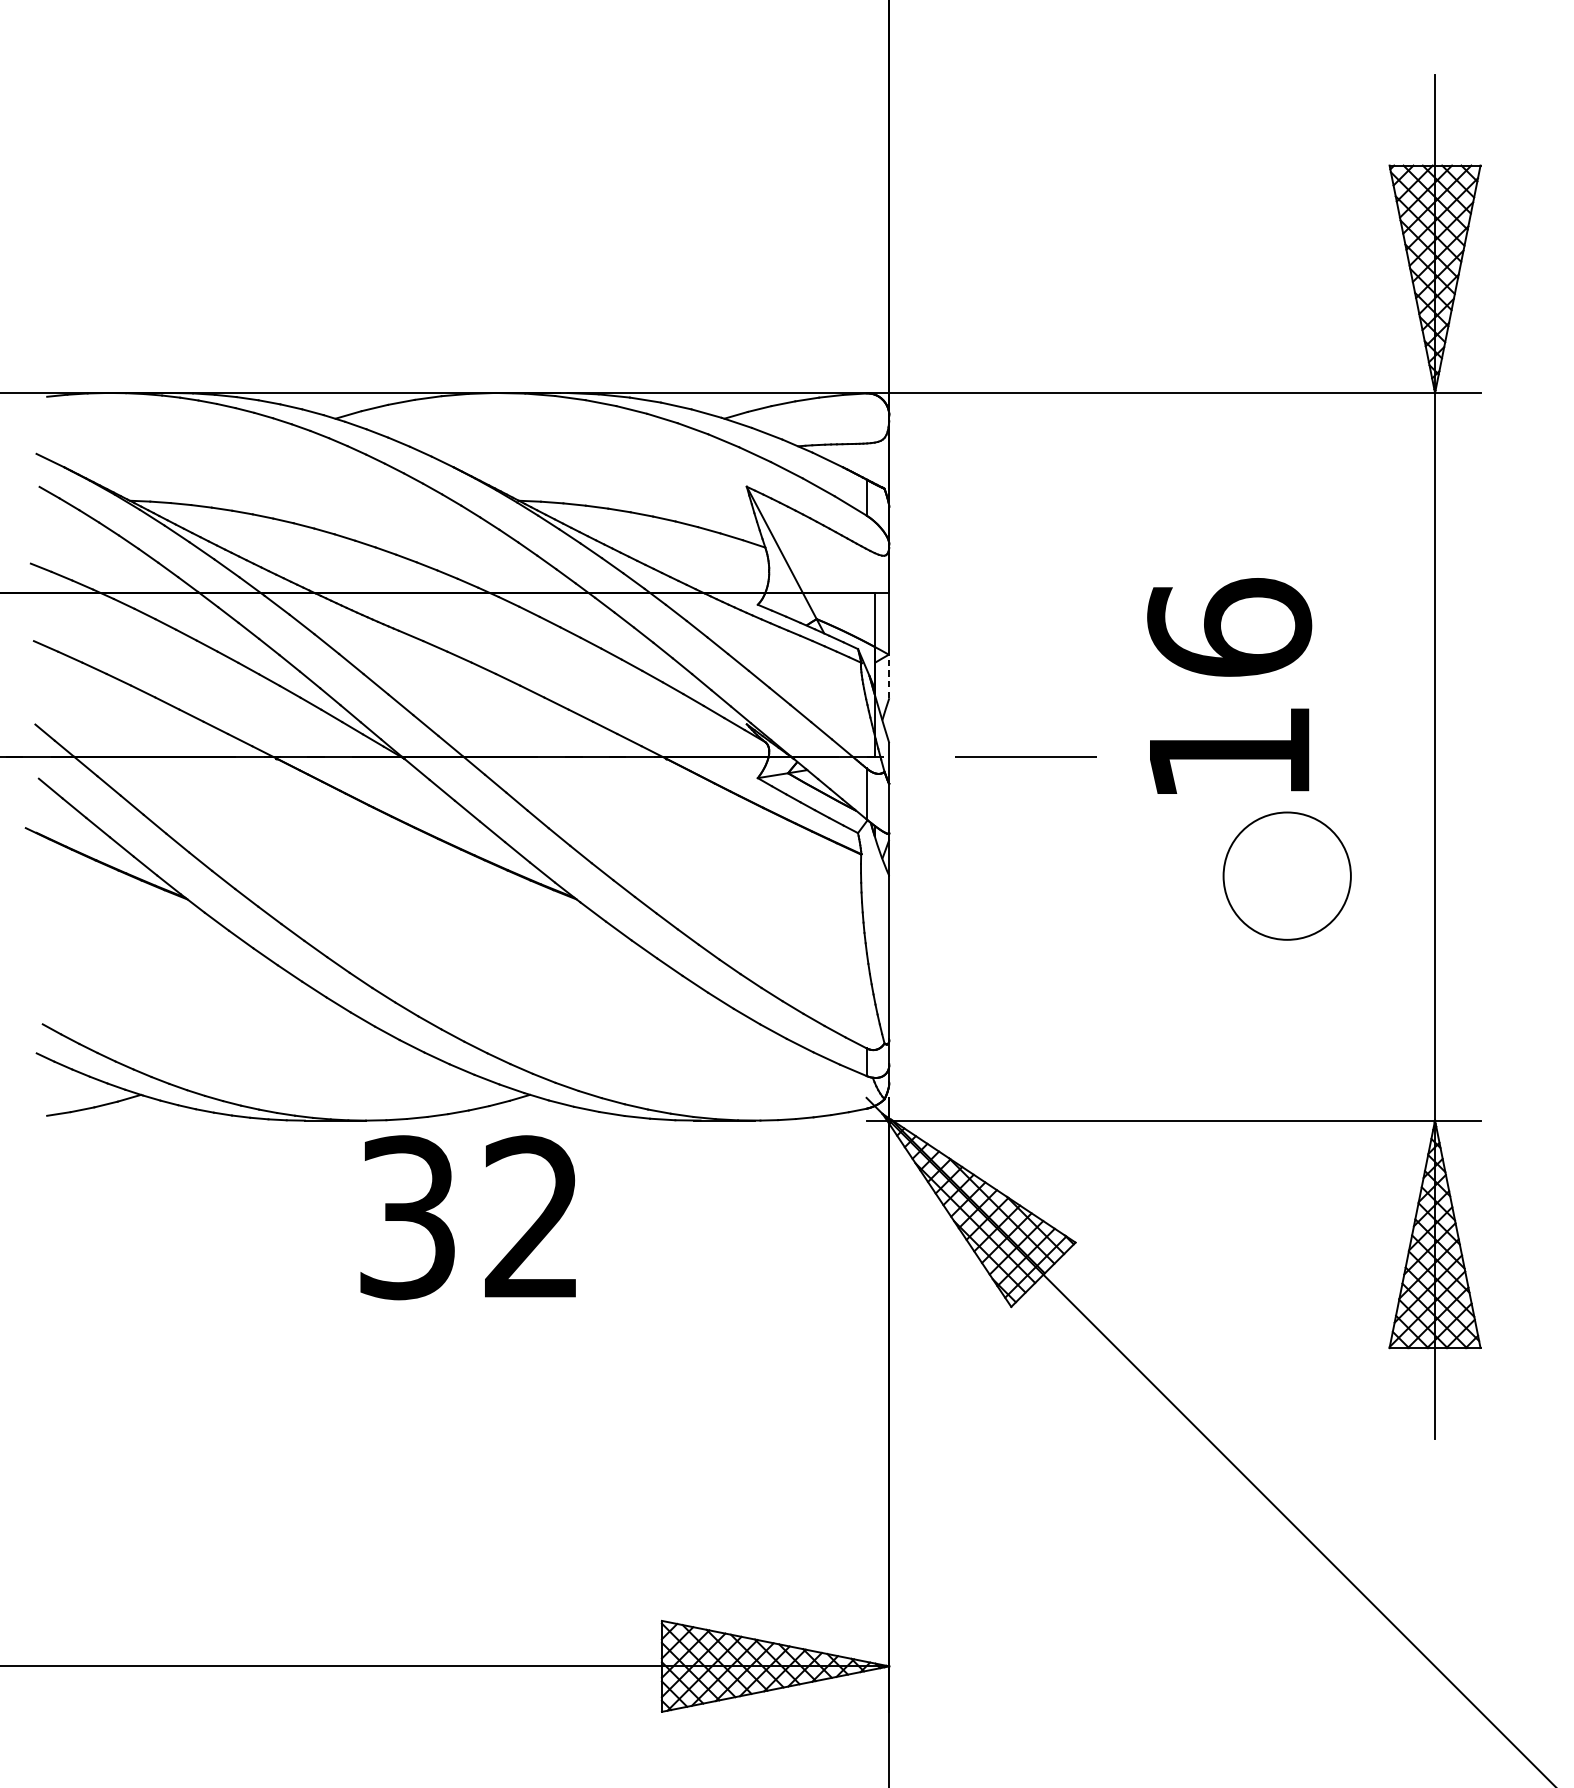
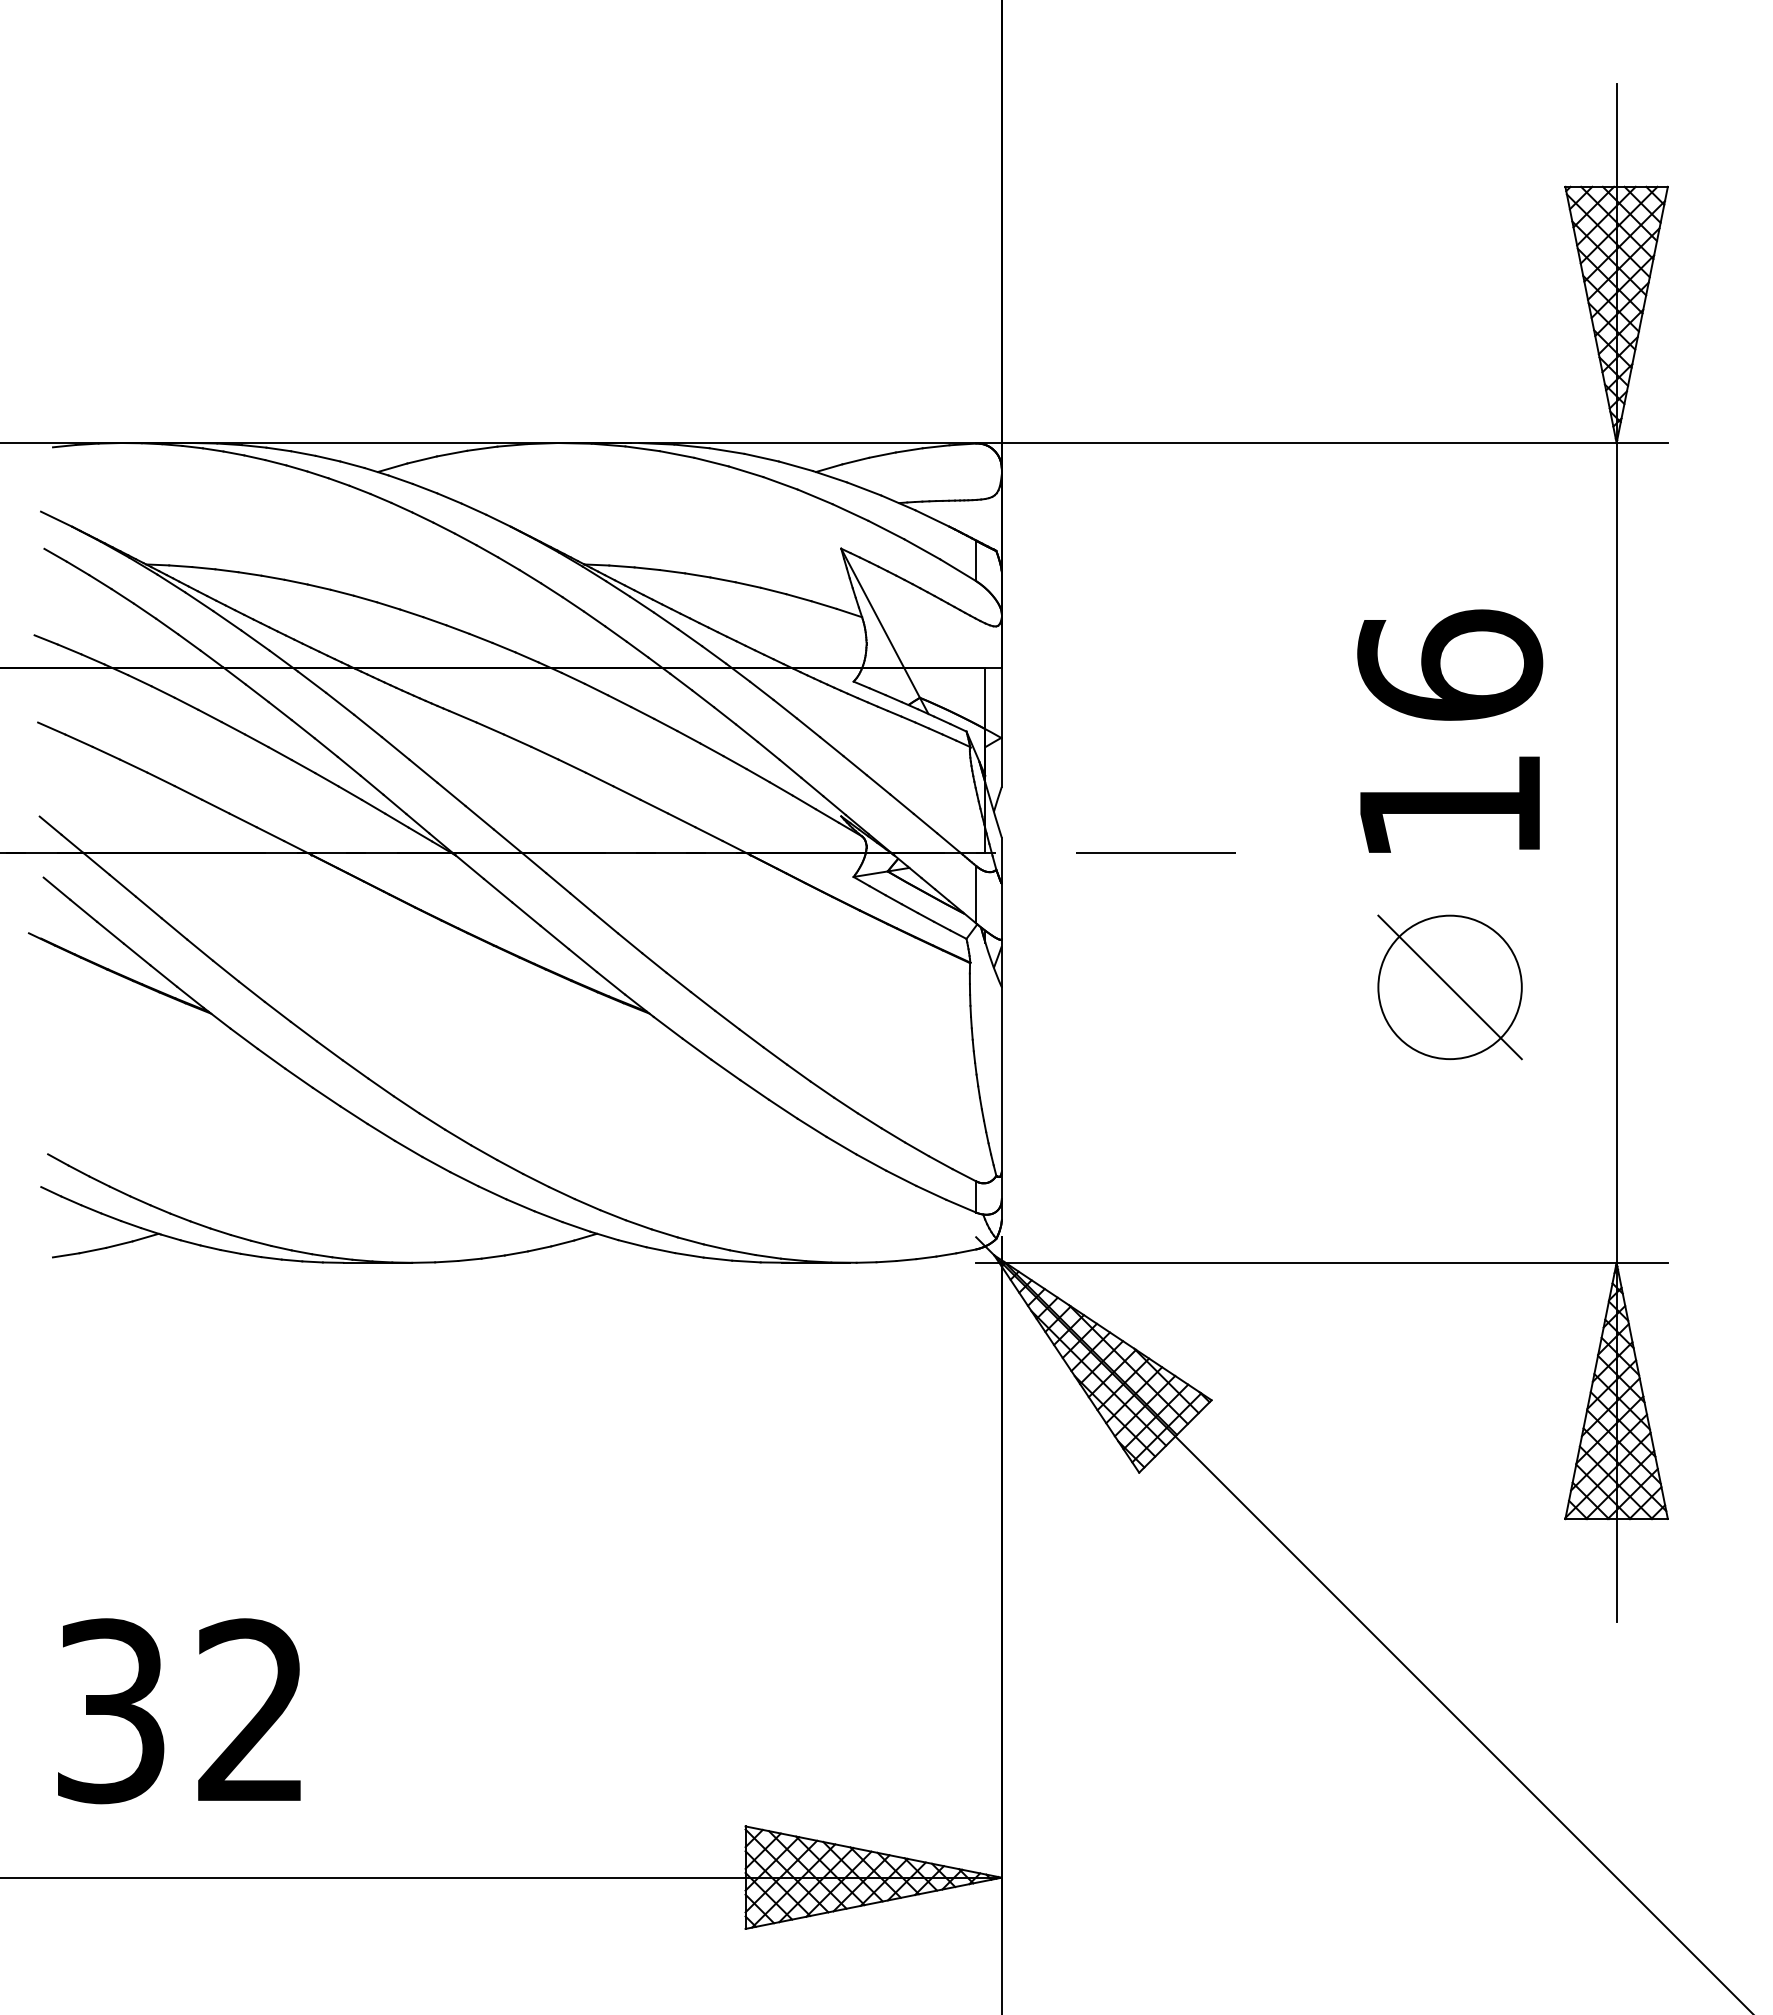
line: (889, 676) -> (1001, 762), dashed -> solid
text: (1229, 685) -> (1450, 730), moved
line: (1286, 876) -> (1449, 987), added
text: (468, 1217) -> (179, 1711), moved

